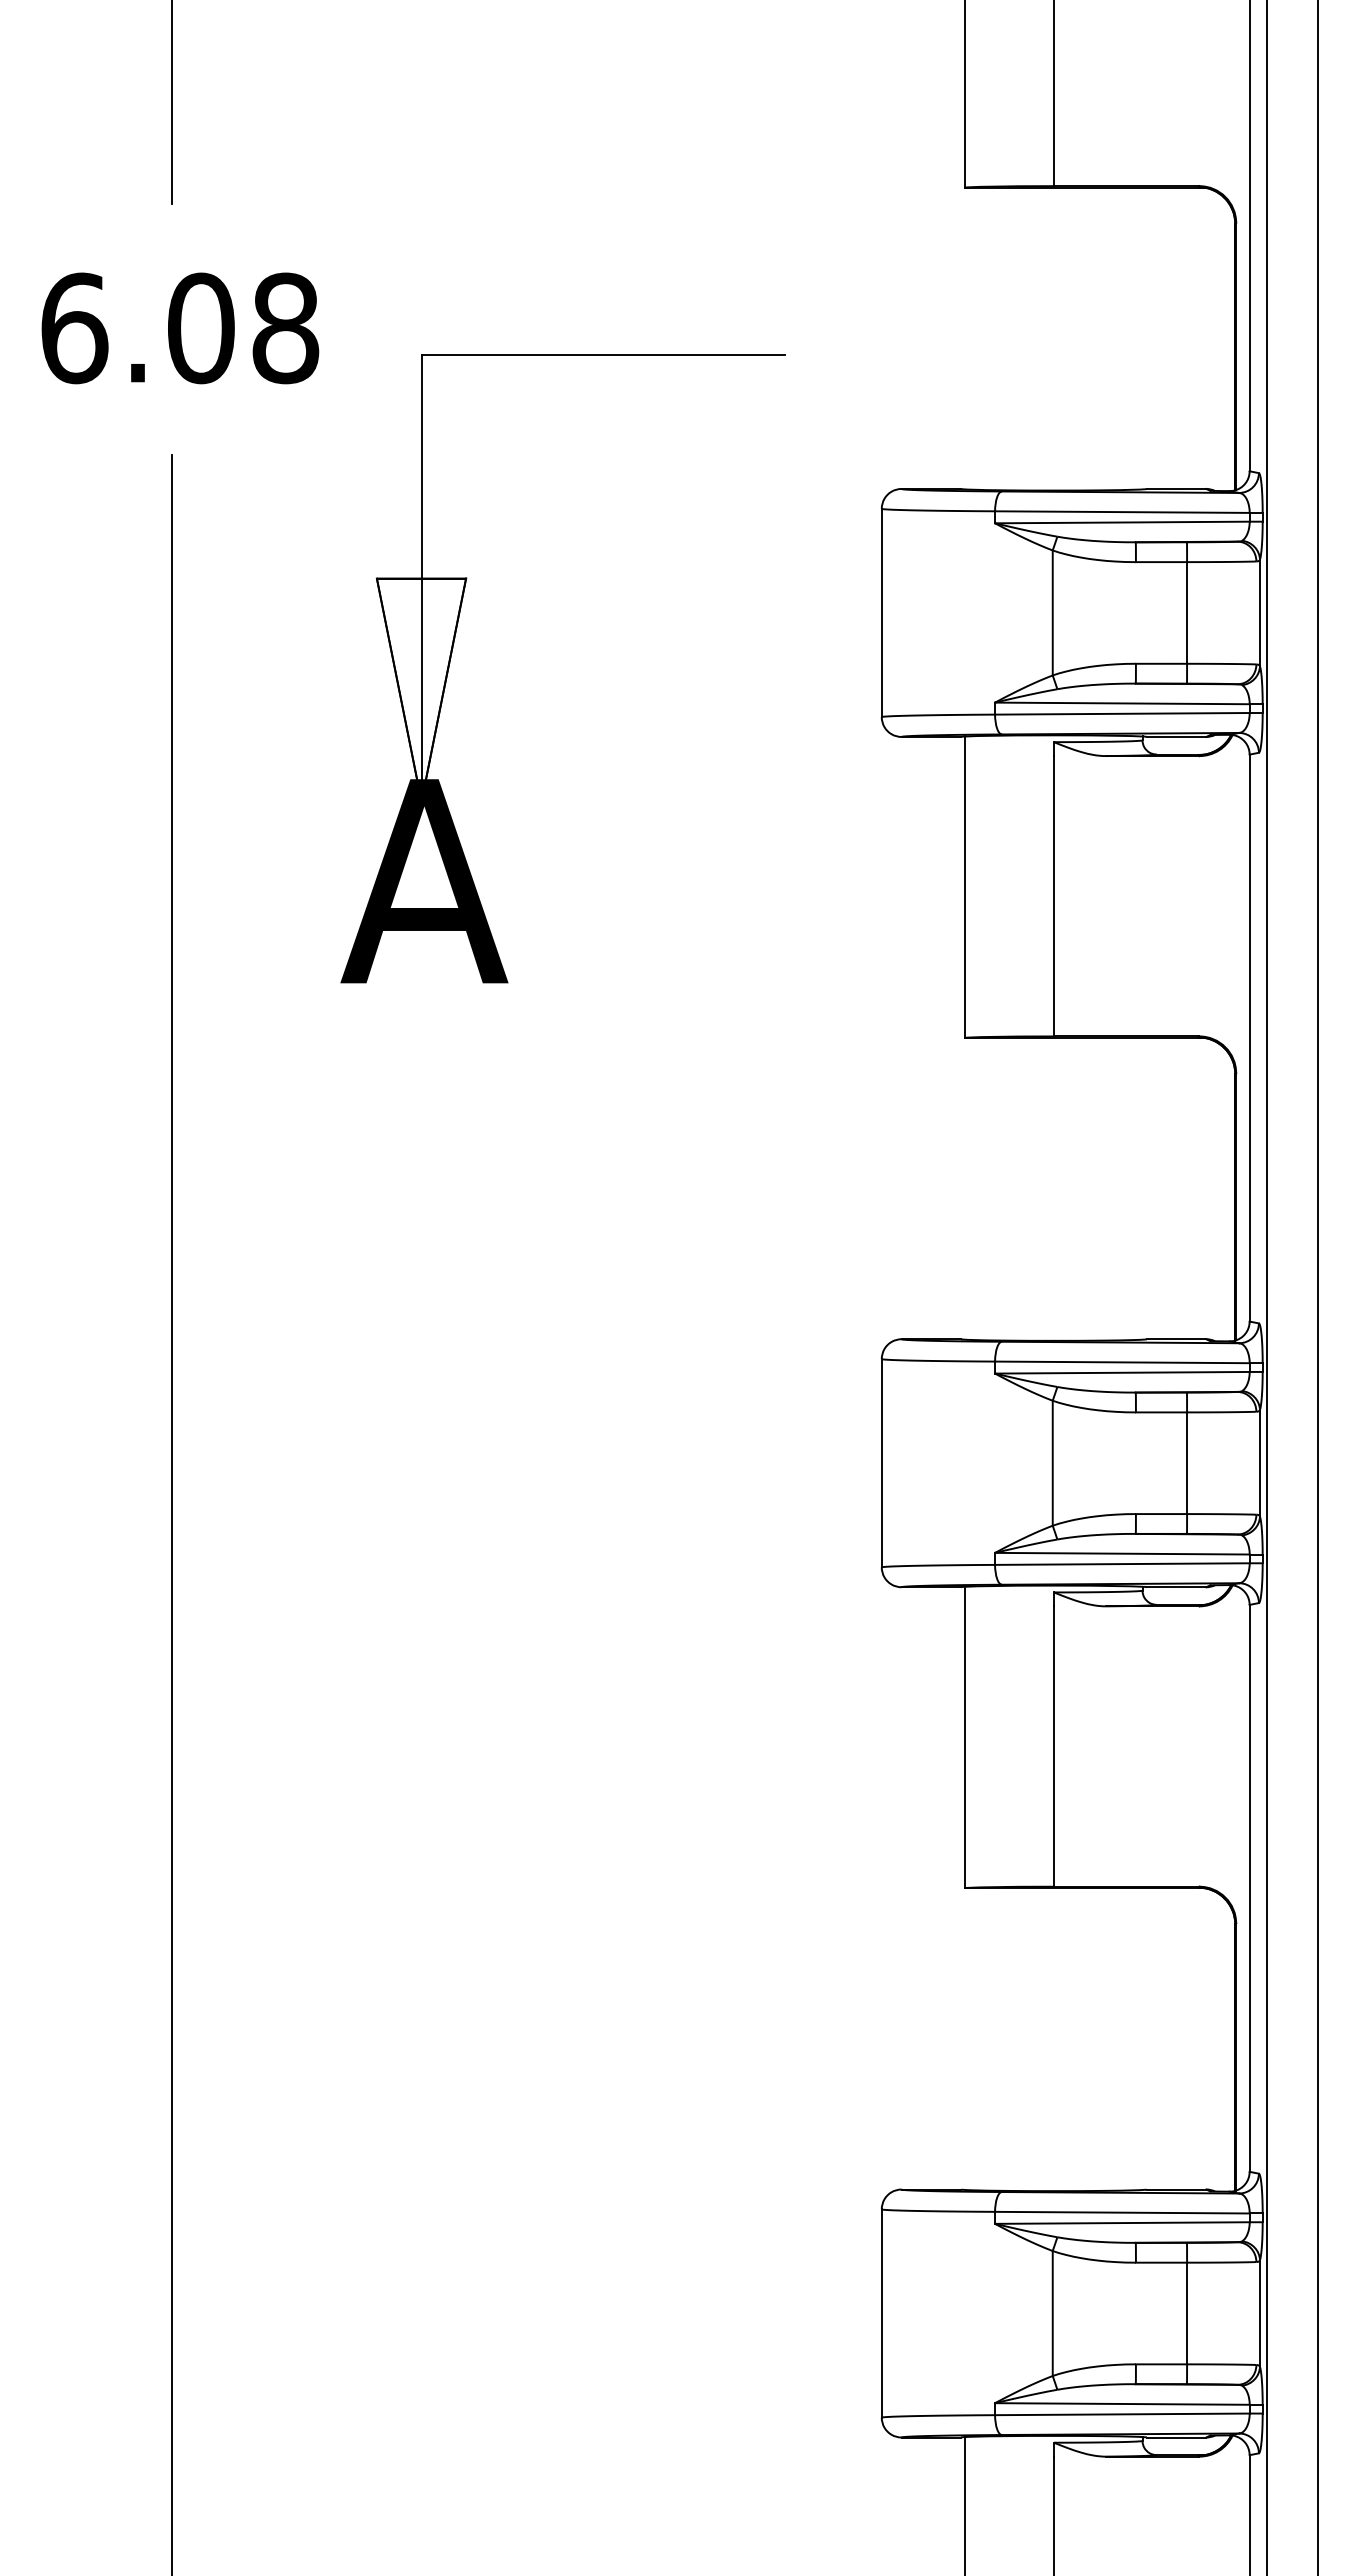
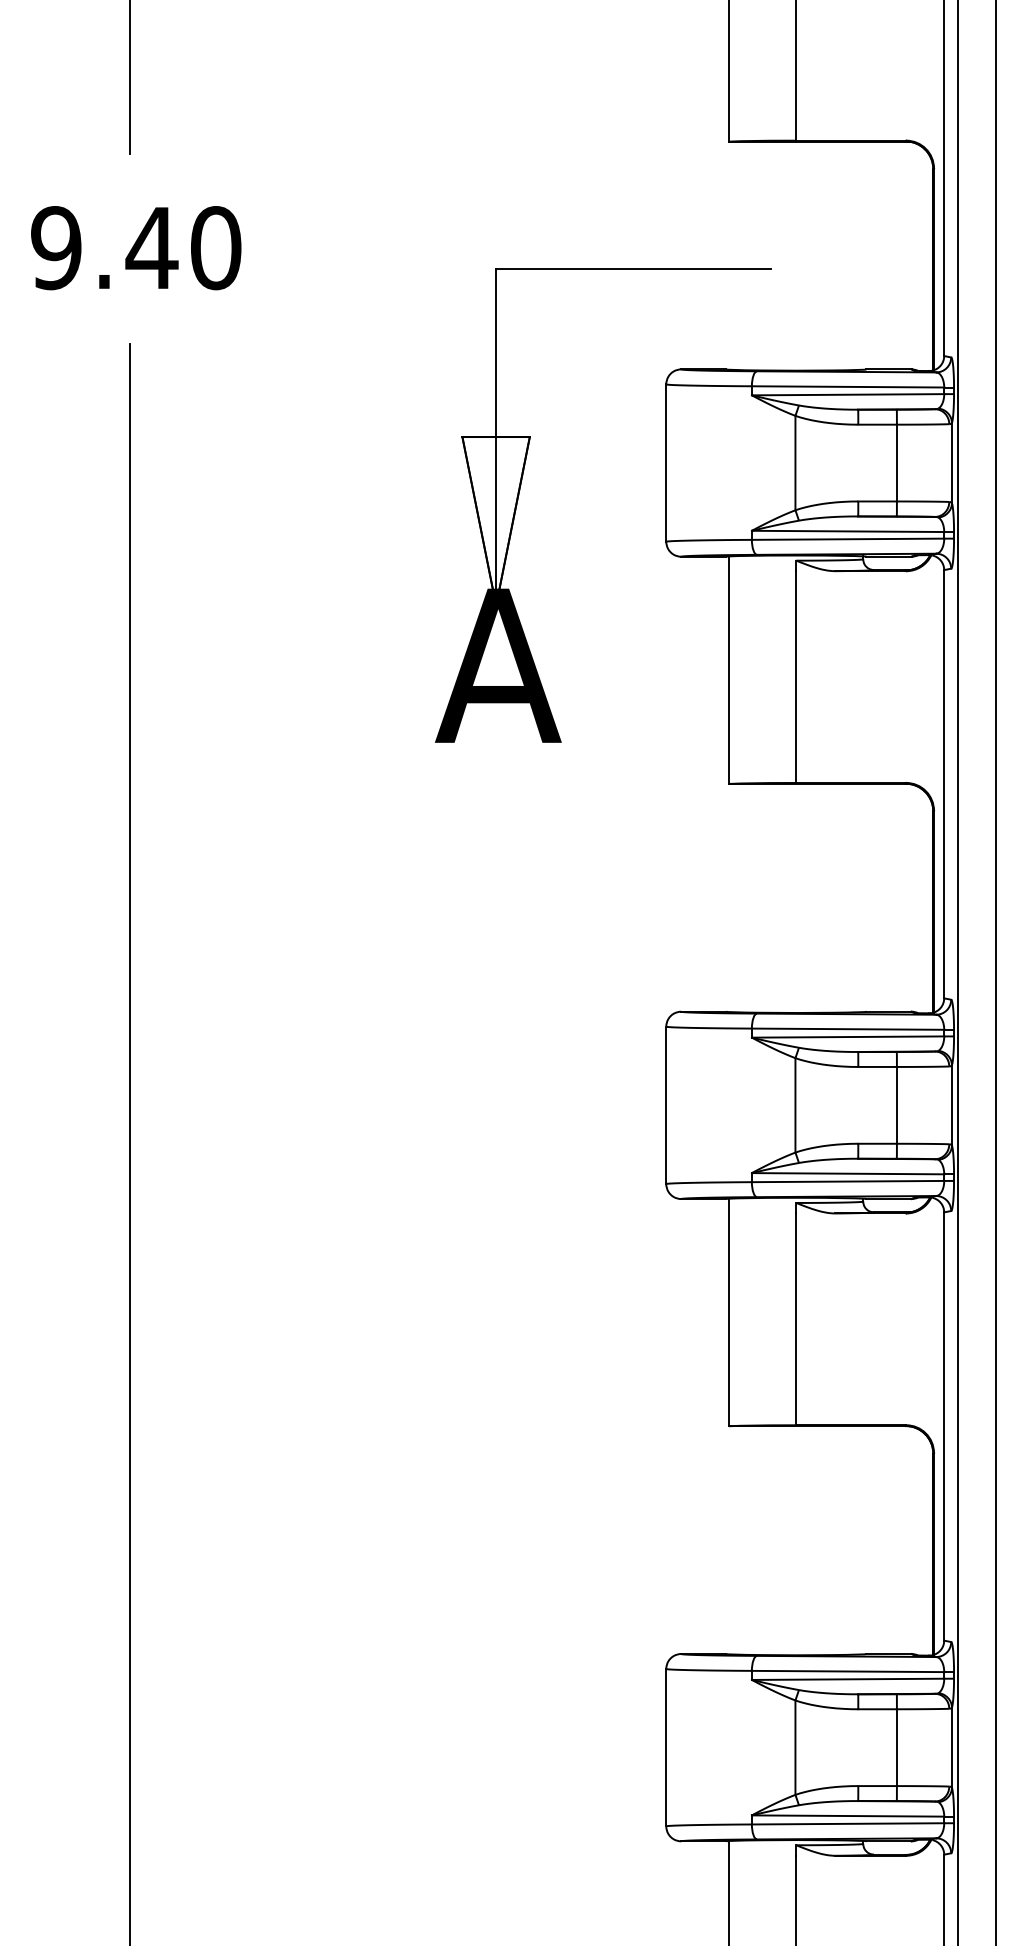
text: (179, 328) -> (135, 248), 6.08 -> 9.40
part: (453, 648) -> (520, 489), moved

